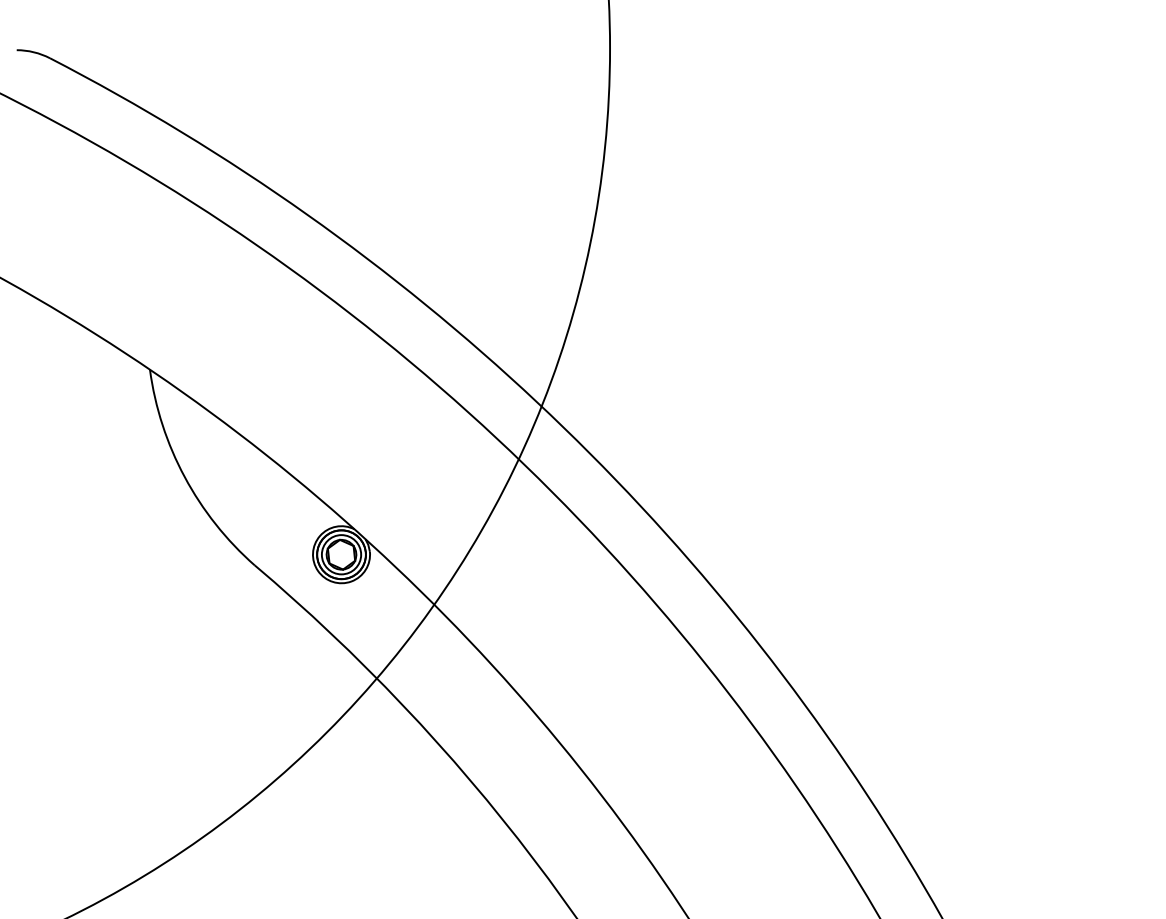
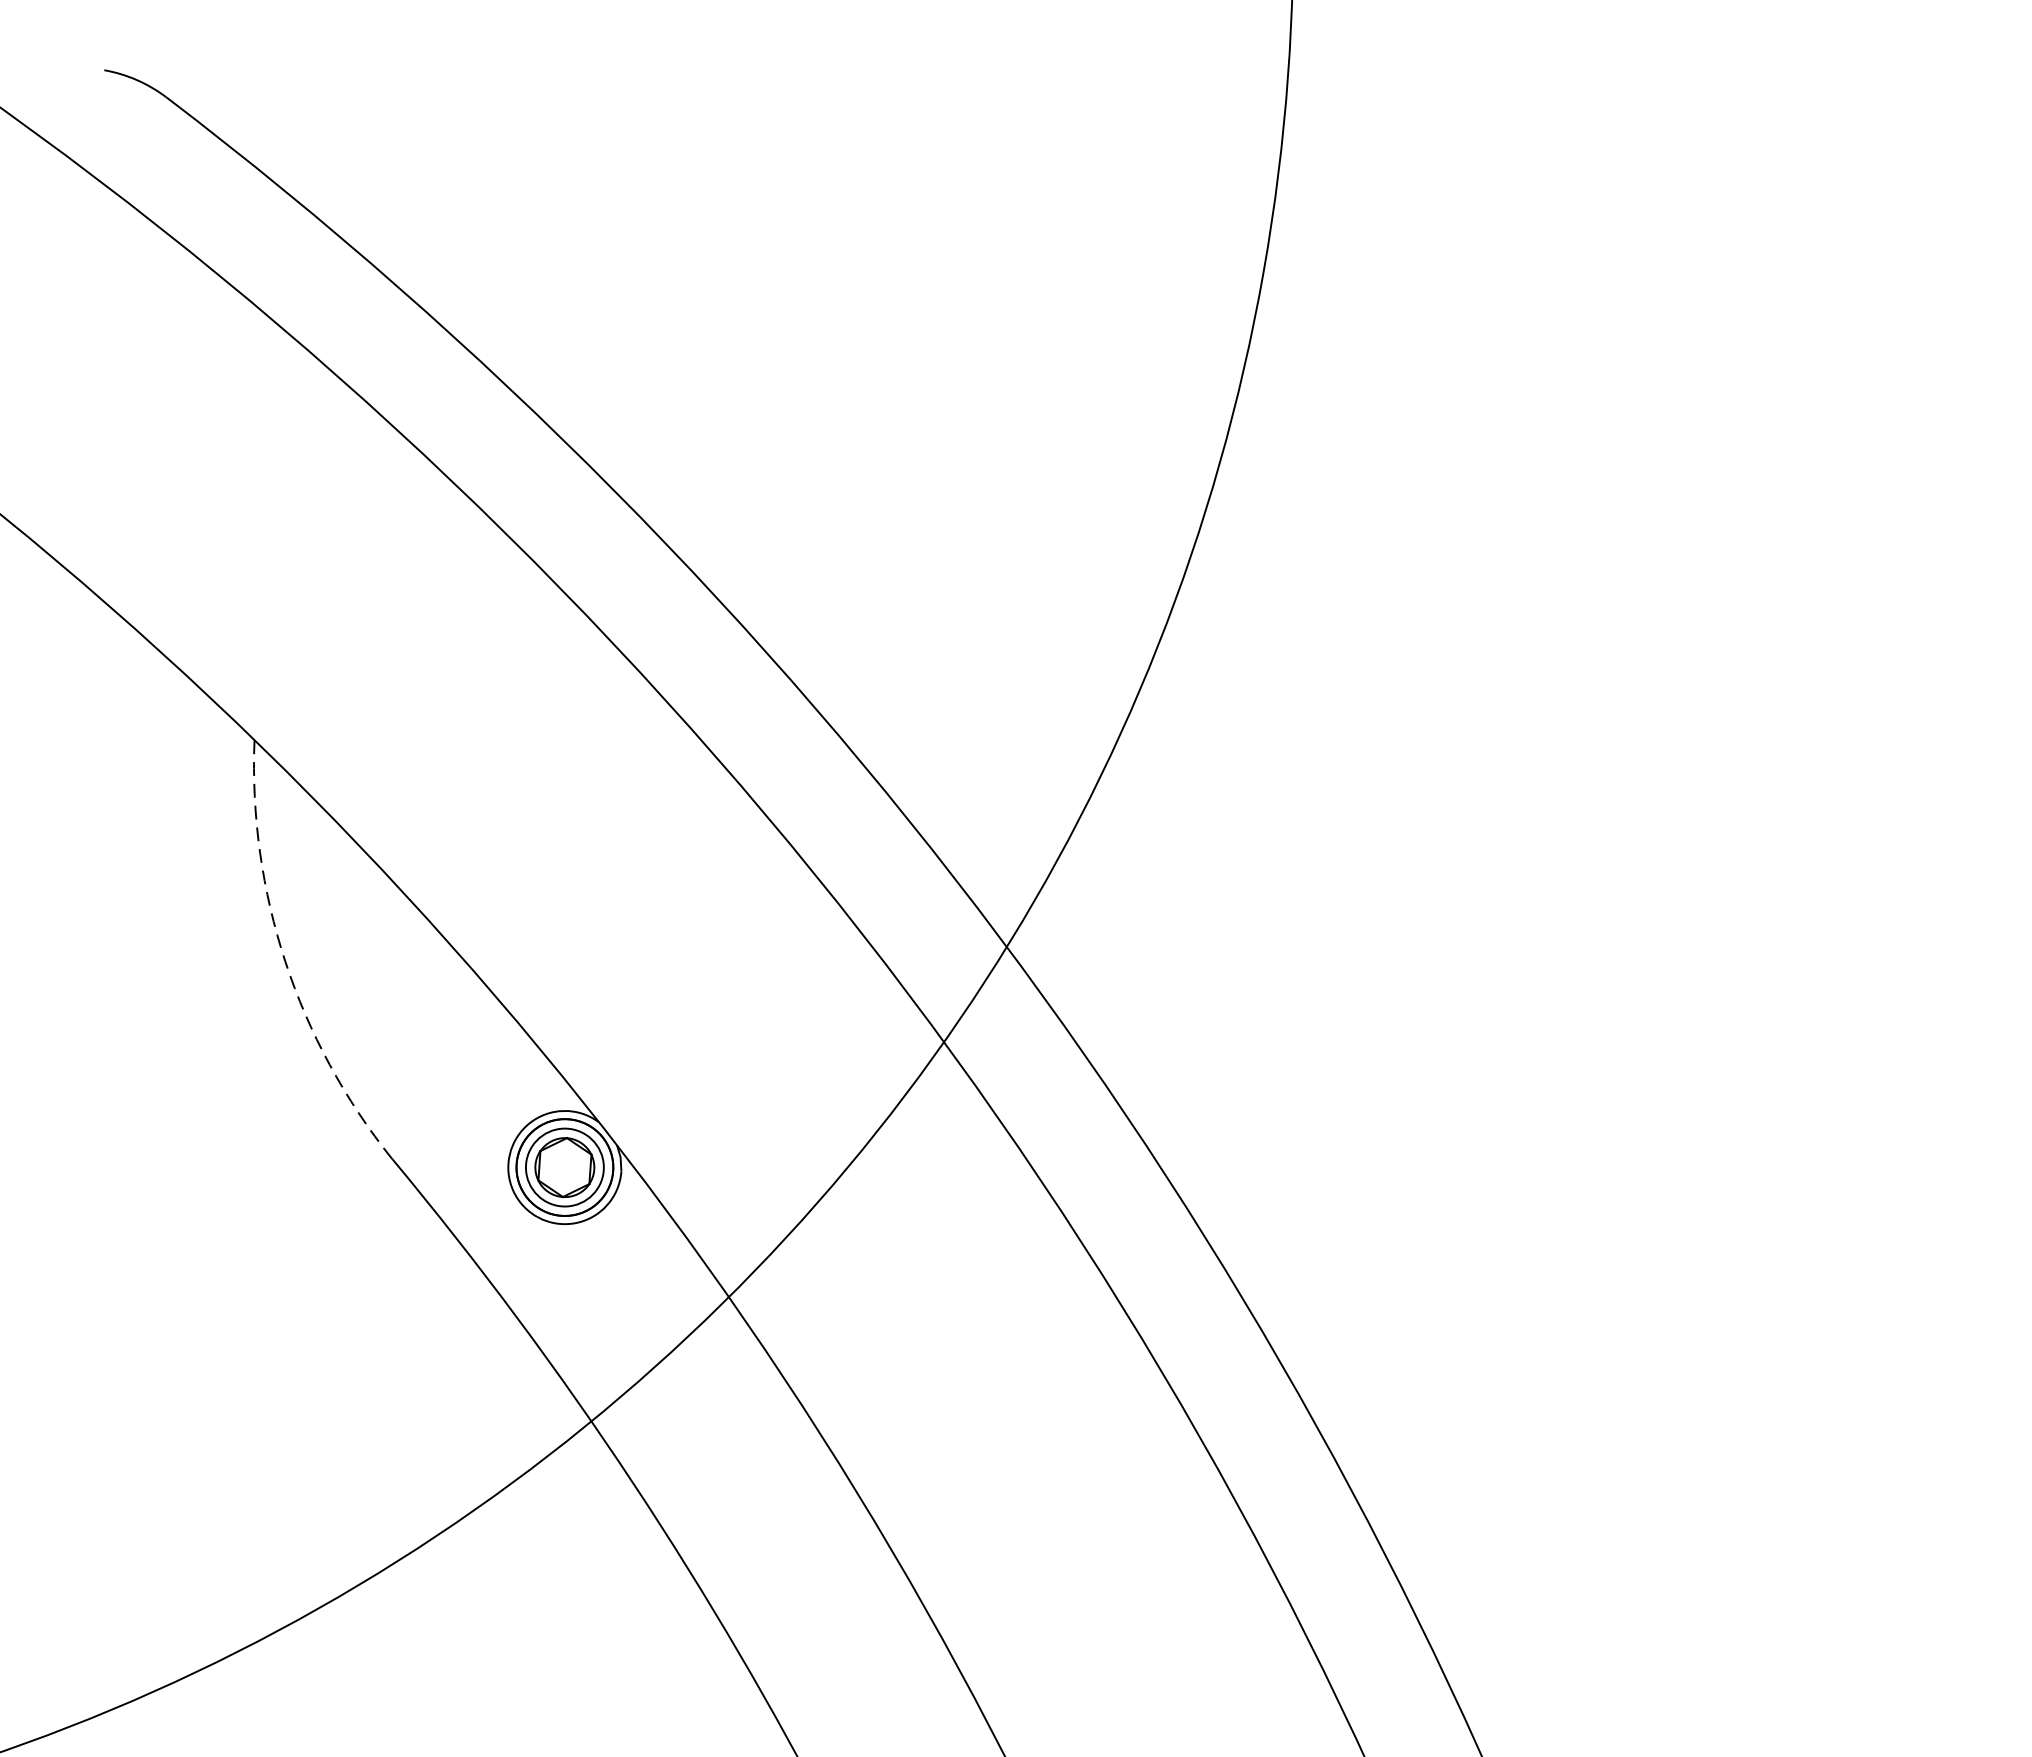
arc: (184, 477) -> (284, 962), solid -> dashed

